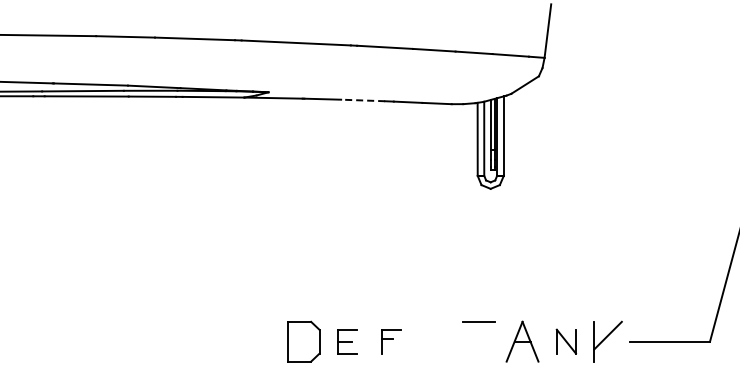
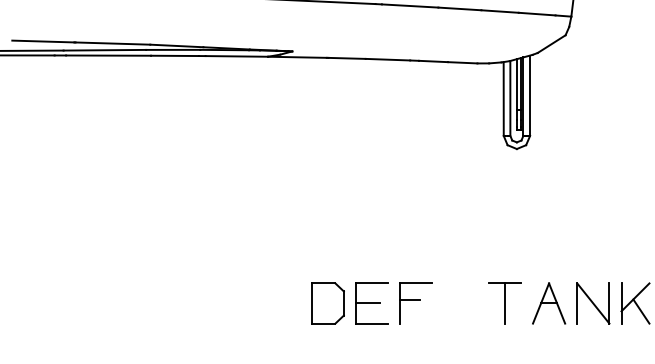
line: (362, 100) -> (387, 59), dashed -> solid
part: (346, 341) -> (371, 303), size x1.67
part: (390, 341) -> (415, 303), size x1.67
line: (478, 341) -> (504, 303), added
part: (566, 341) -> (593, 303), size x1.67
line: (613, 349) -> (640, 311), added

